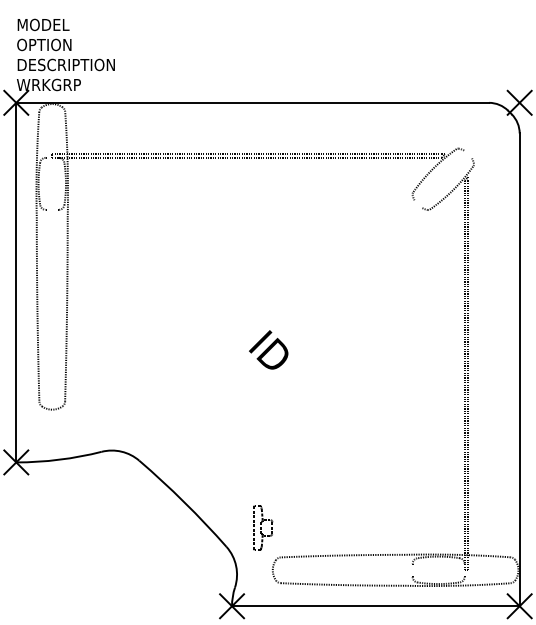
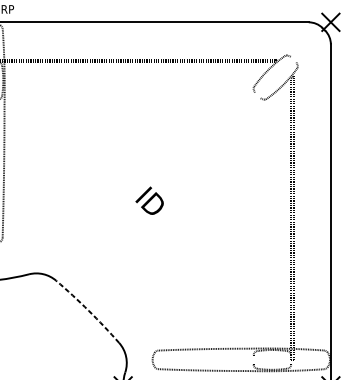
arc: (184, 502) -> (88, 310), solid -> dashed
part: (263, 527) -> (145, 328), removed

